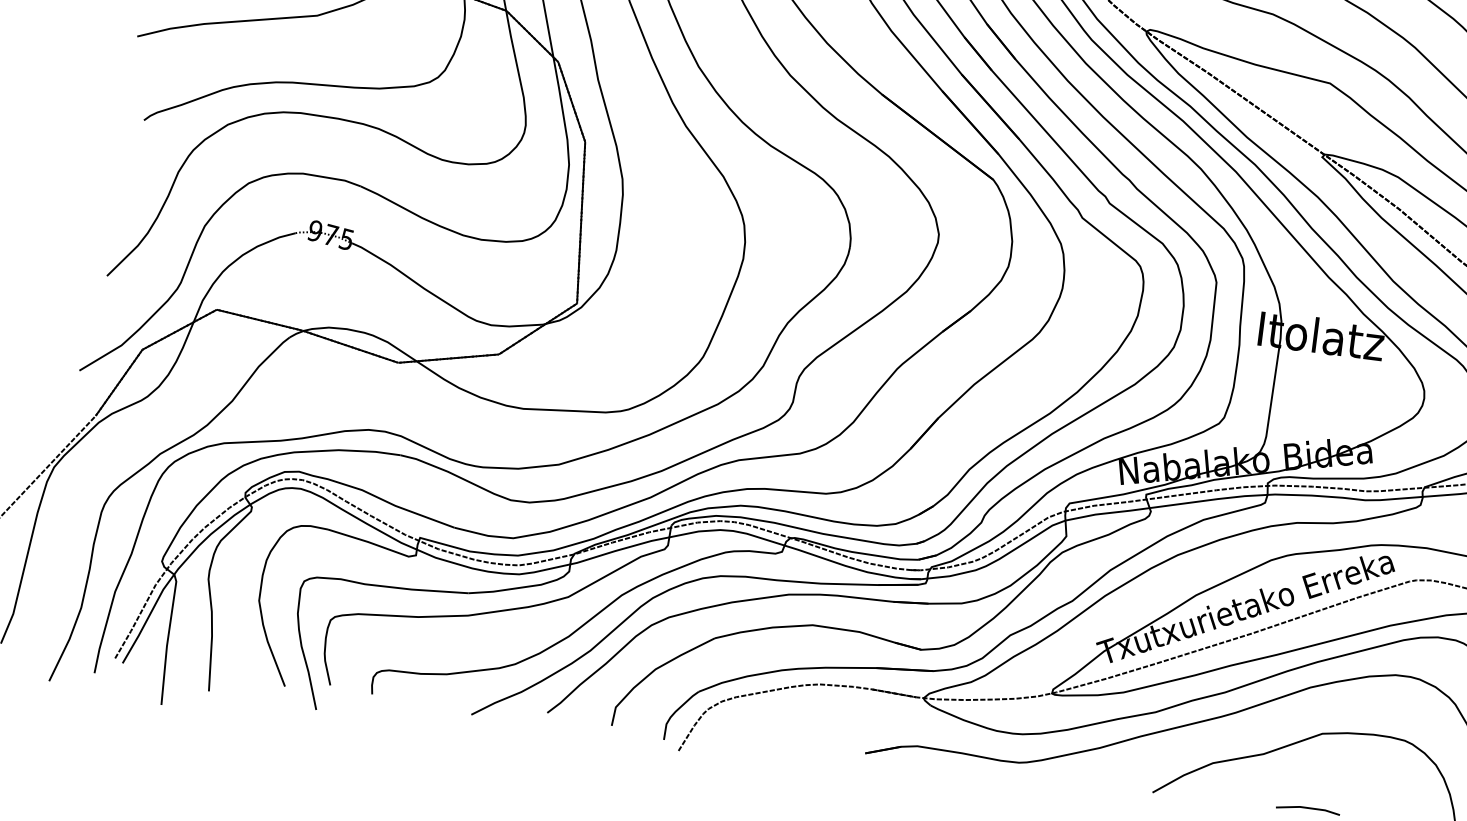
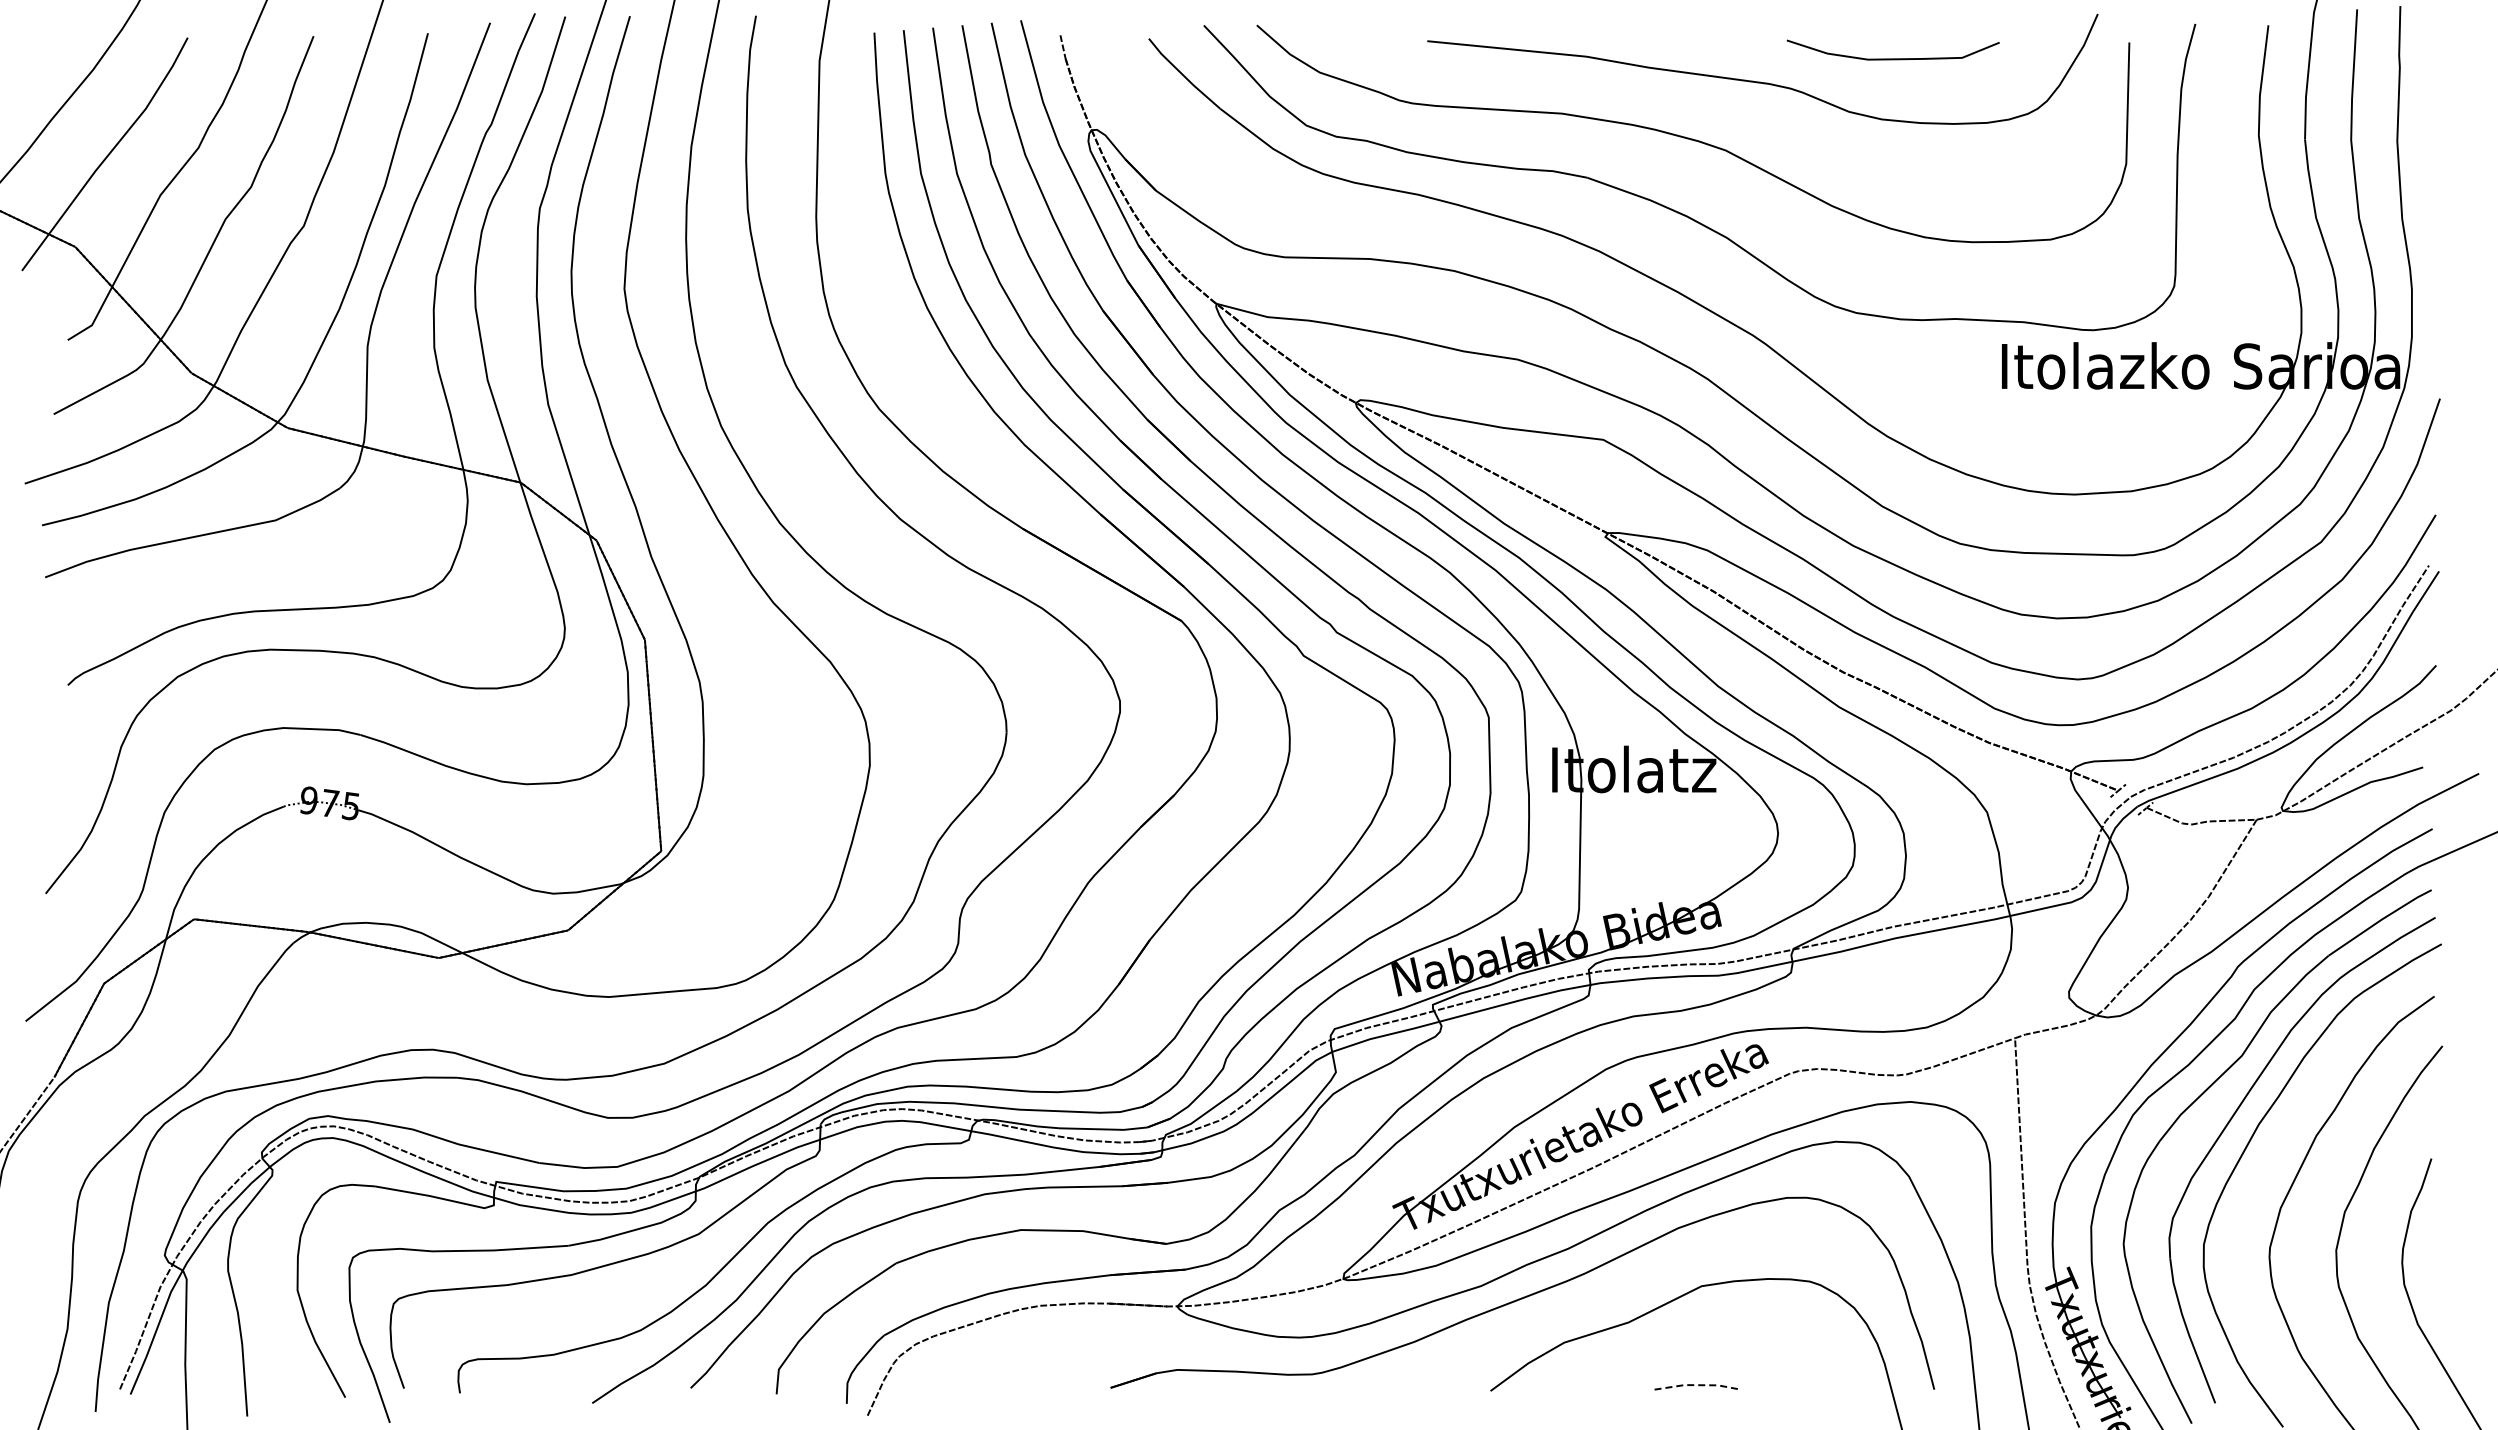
line: (1308, 808) -> (1695, 1385), solid -> dashed

